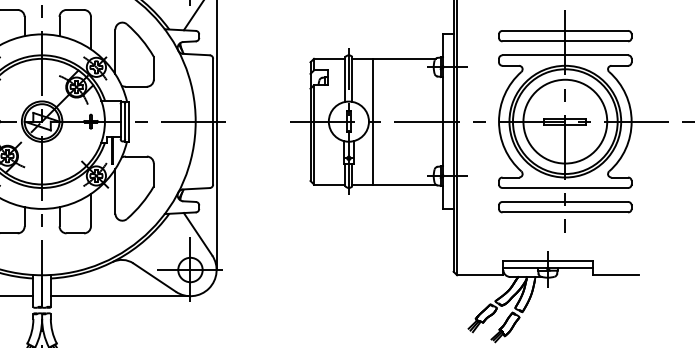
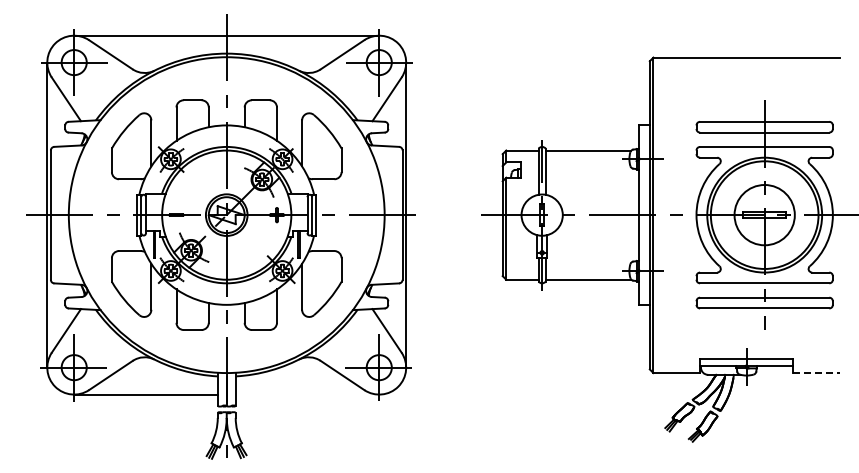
line: (373, 121) -> (567, 214), removed
circle: (565, 122) -> (764, 215), size x0.7
line: (616, 275) -> (817, 373), solid -> dashed
line: (120, 296) -> (307, 394), removed

